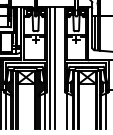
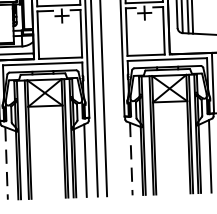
line: (6, 111) -> (7, 163), solid -> dashed
line: (67, 111) -> (131, 159), solid -> dashed

